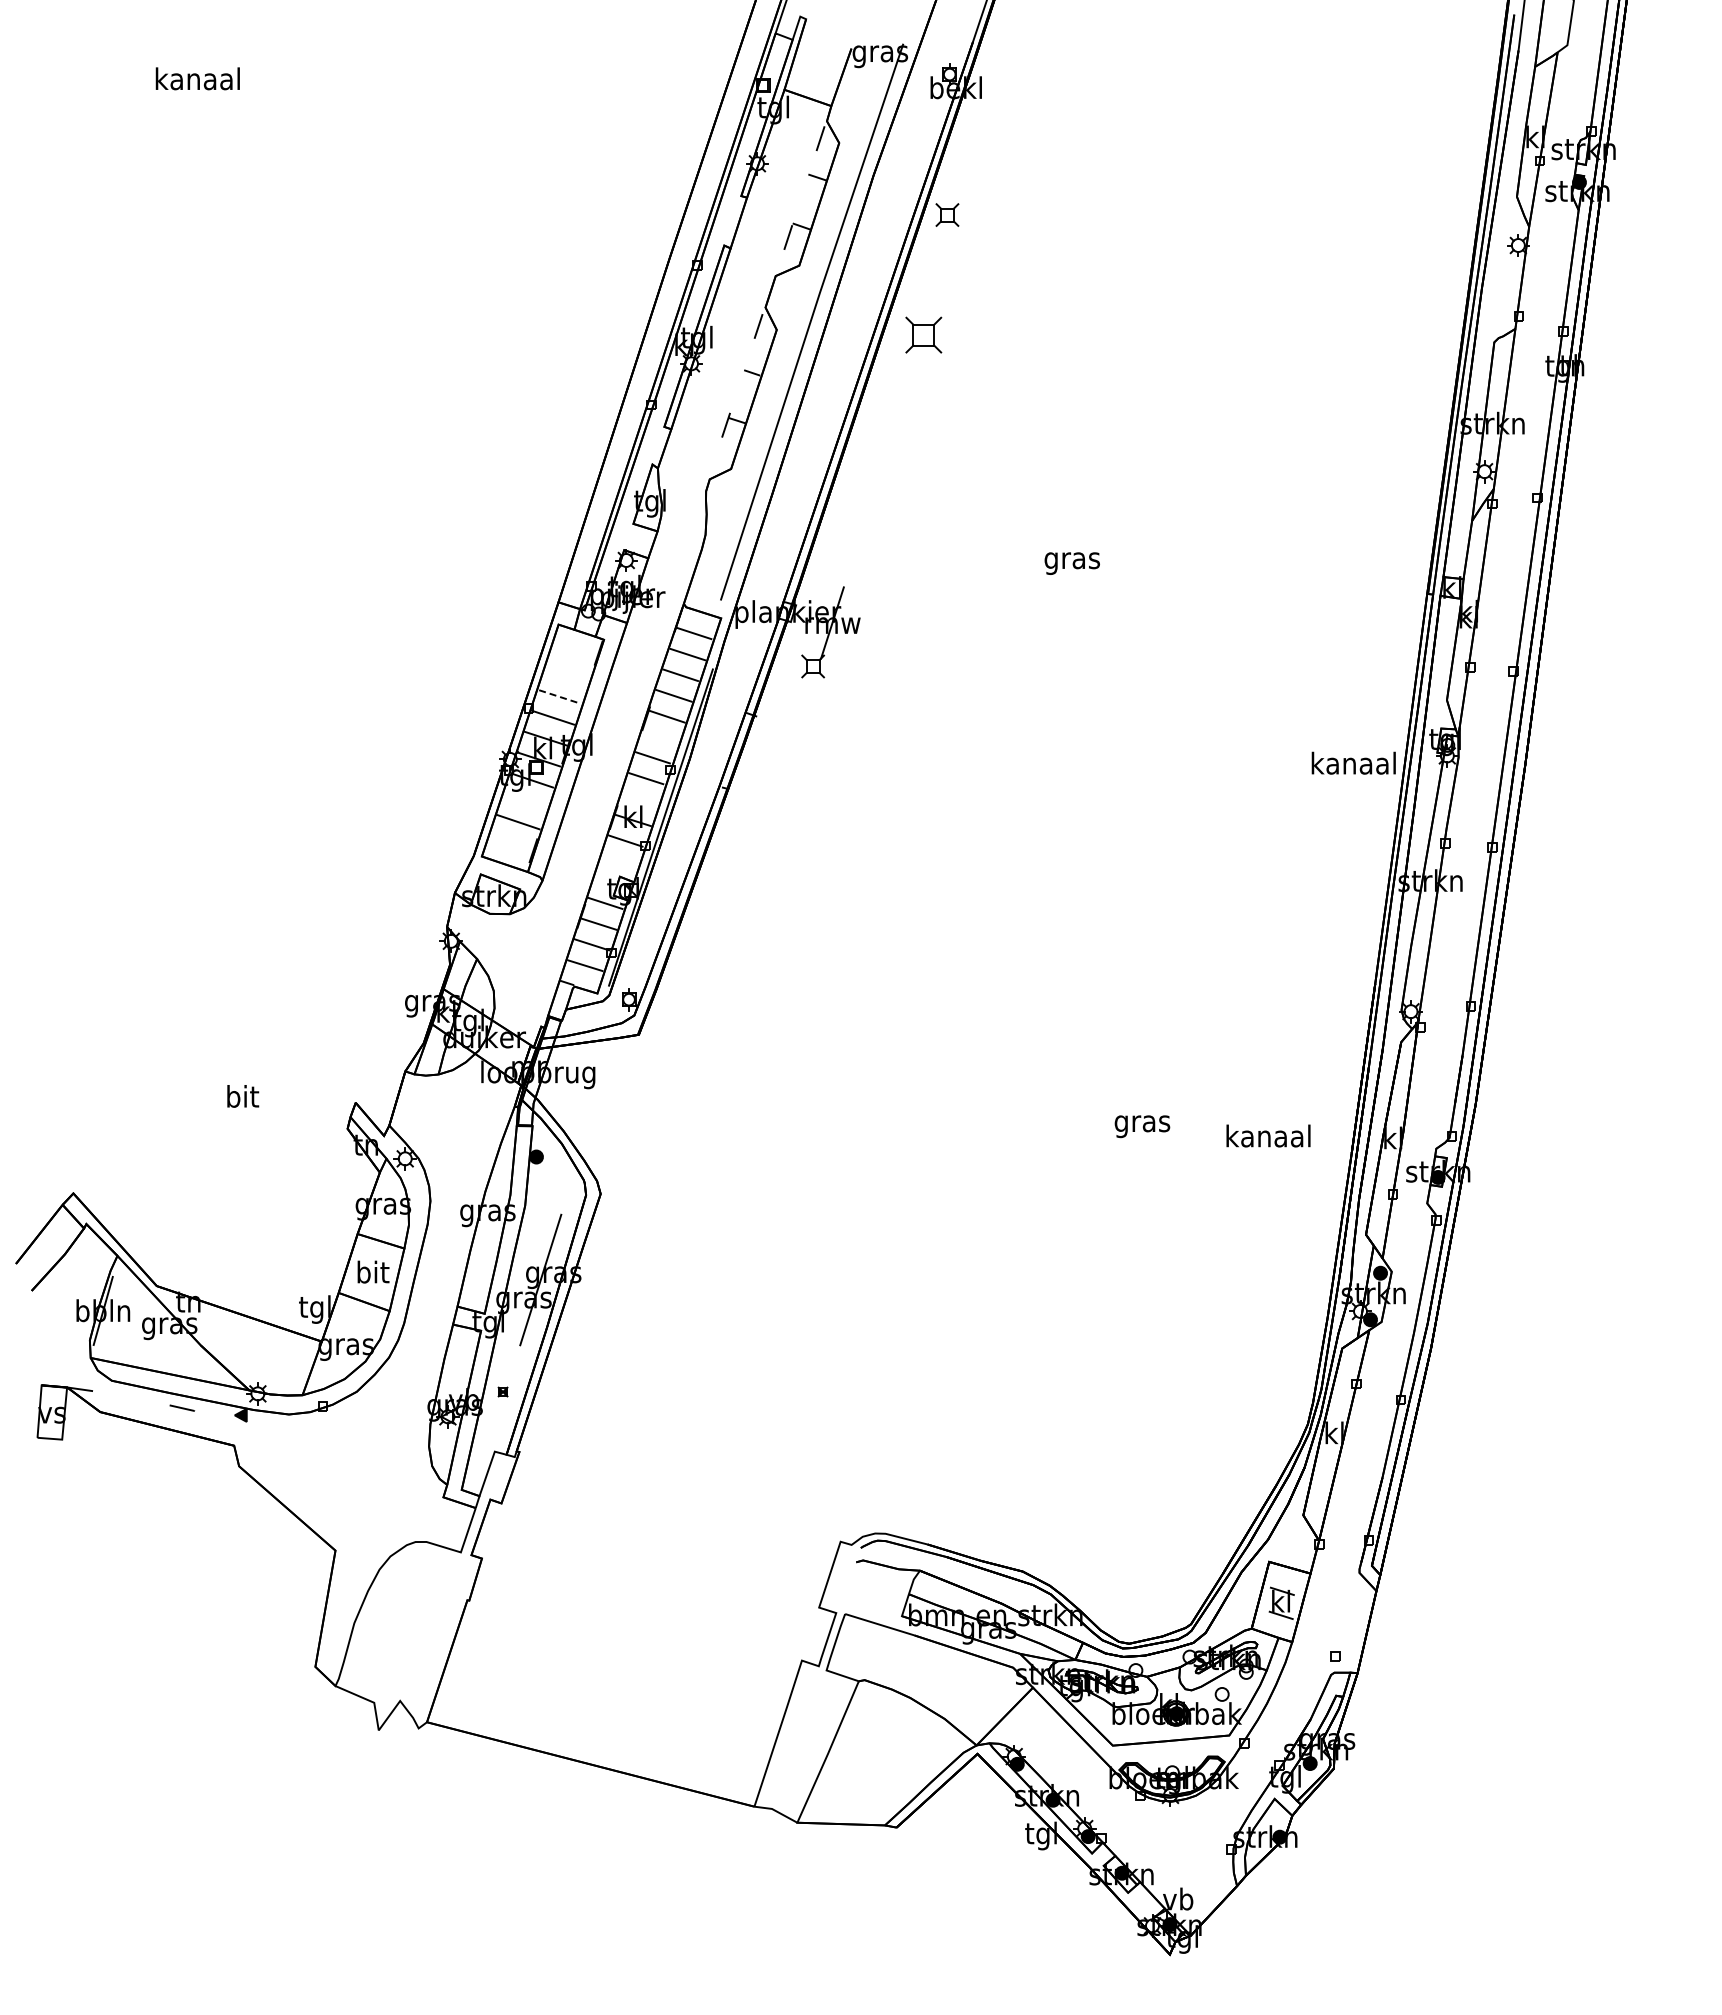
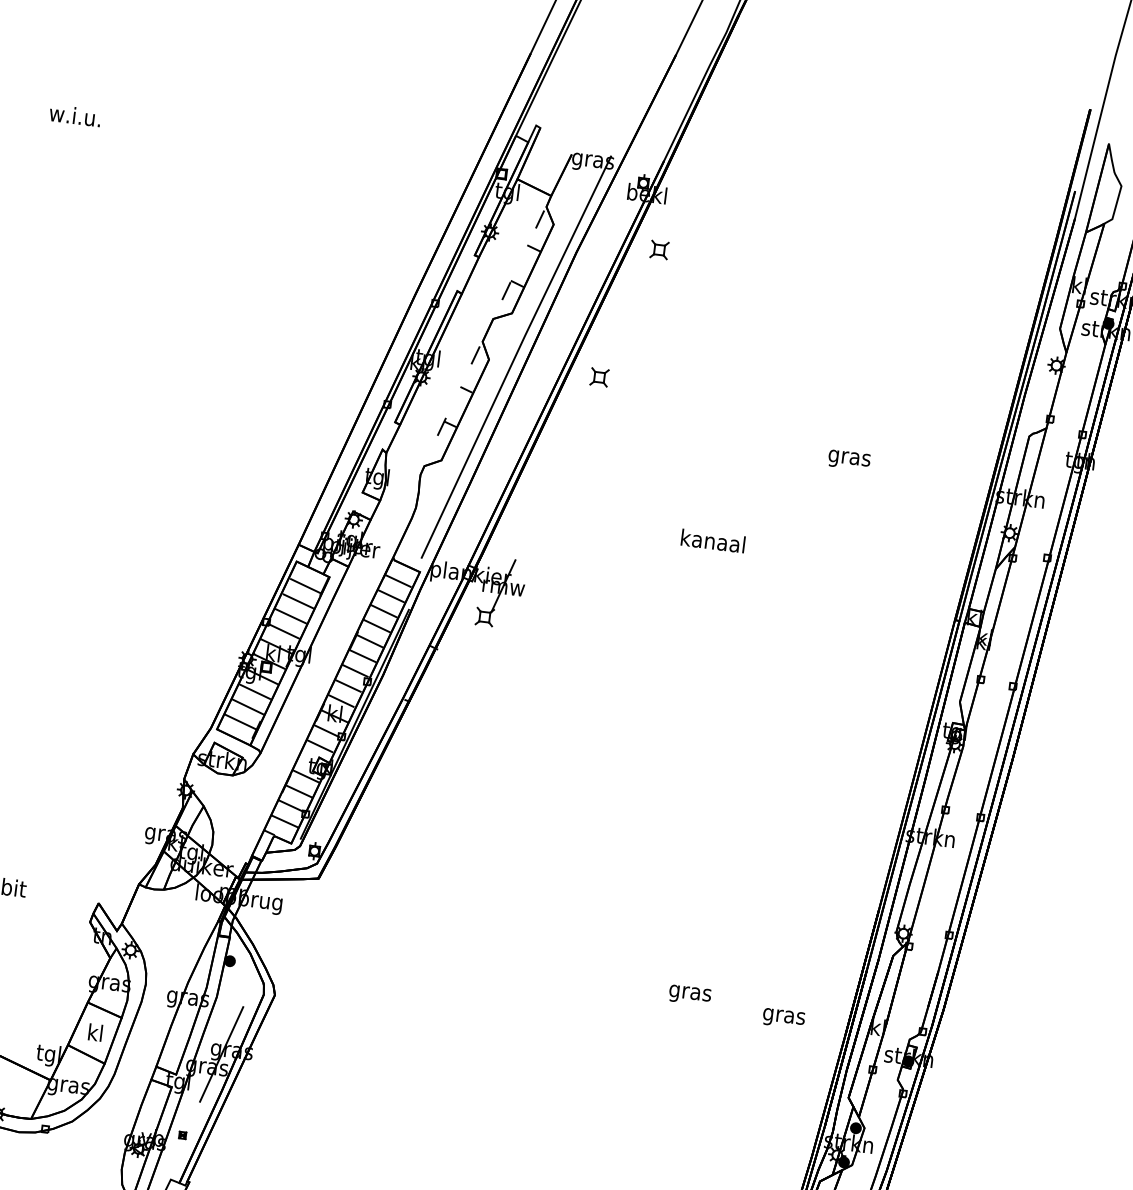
text: (197, 78) -> (75, 115), kanaal -> w.i.u.
part: (947, 214) -> (659, 249), moved
part: (923, 334) -> (599, 376), size x0.62
text: (1071, 563) -> (848, 460), moved
line: (574, 654) -> (305, 585), added
line: (566, 675) -> (297, 600), added
line: (559, 696) -> (290, 615), dashed -> solid
line: (659, 736) -> (362, 655), added
text: (1353, 762) -> (713, 540), moved
line: (639, 798) -> (341, 700), added
line: (525, 801) -> (255, 691), added
line: (511, 842) -> (240, 721), added
line: (618, 861) -> (319, 745), added
text: (1268, 1138) -> (784, 1016), kanaal -> gras
text: (373, 1271) -> (96, 1032), bit -> kl

